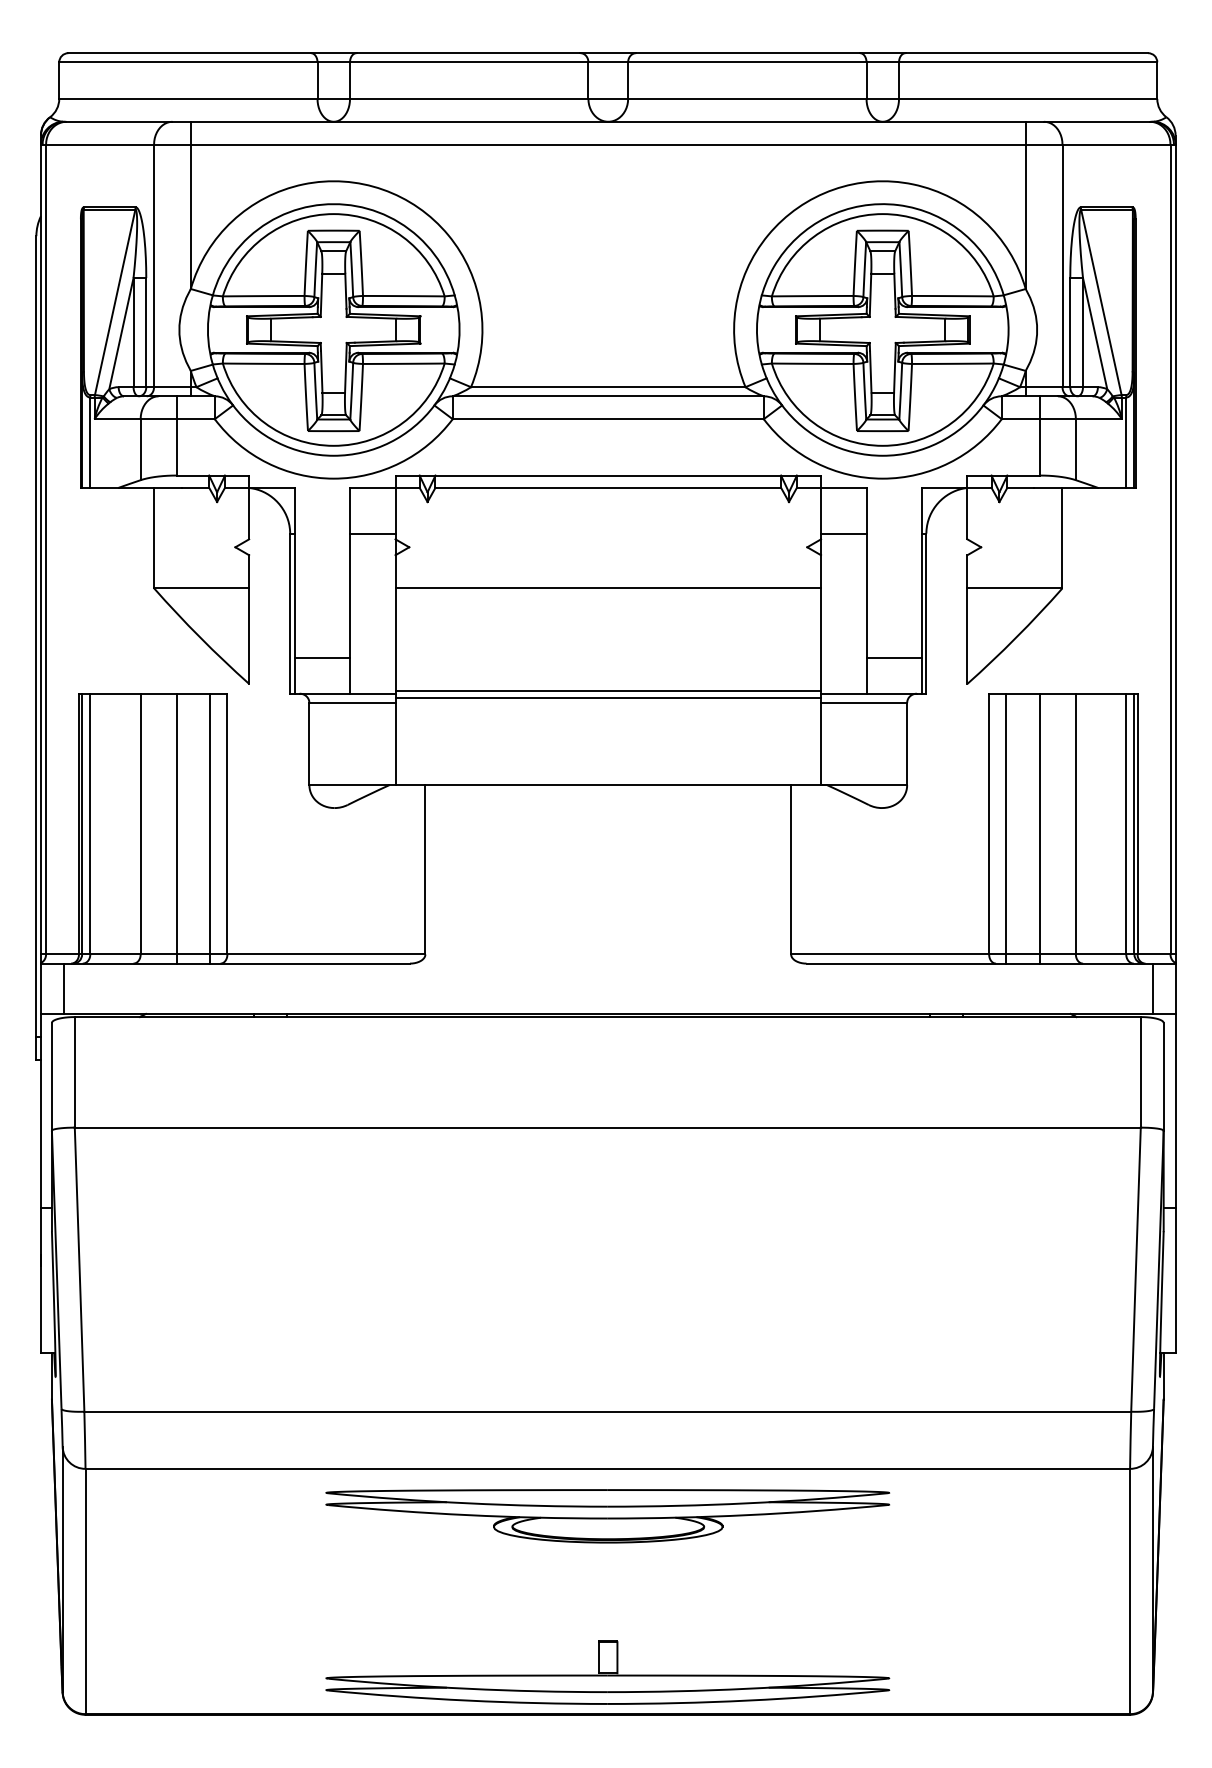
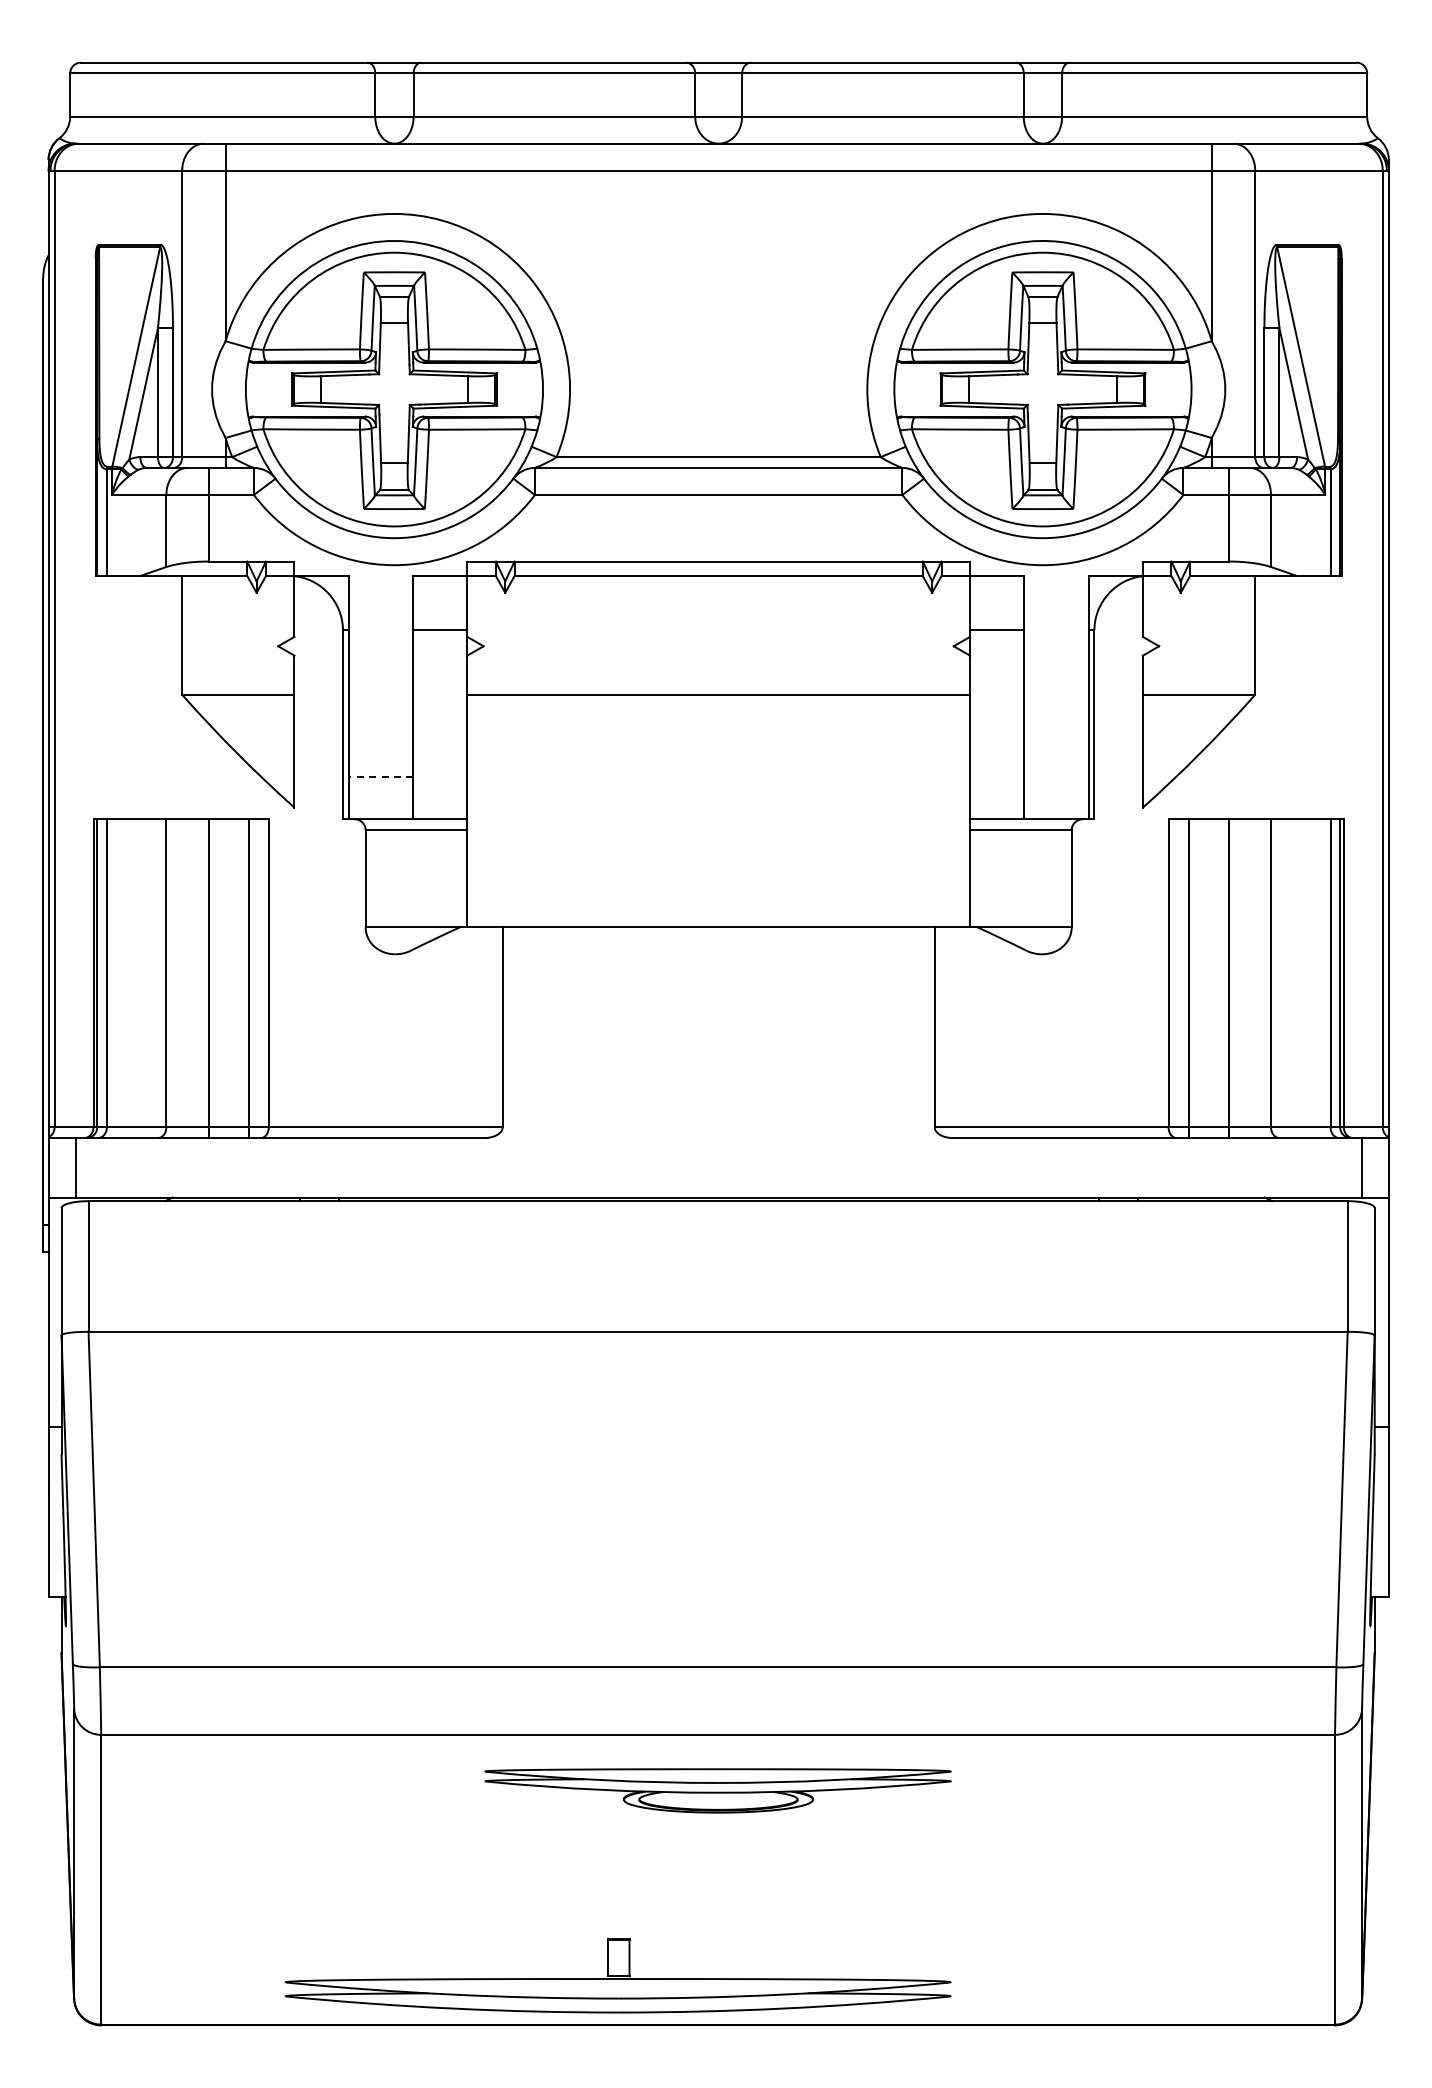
line: (321, 657) -> (380, 776), solid -> dashed
line: (894, 657) -> (1056, 776), removed
line: (608, 690) -> (718, 815), removed
line: (608, 698) -> (718, 824), removed
part: (607, 1515) -> (717, 1790), size x0.7
part: (607, 1672) -> (617, 1975), moved

